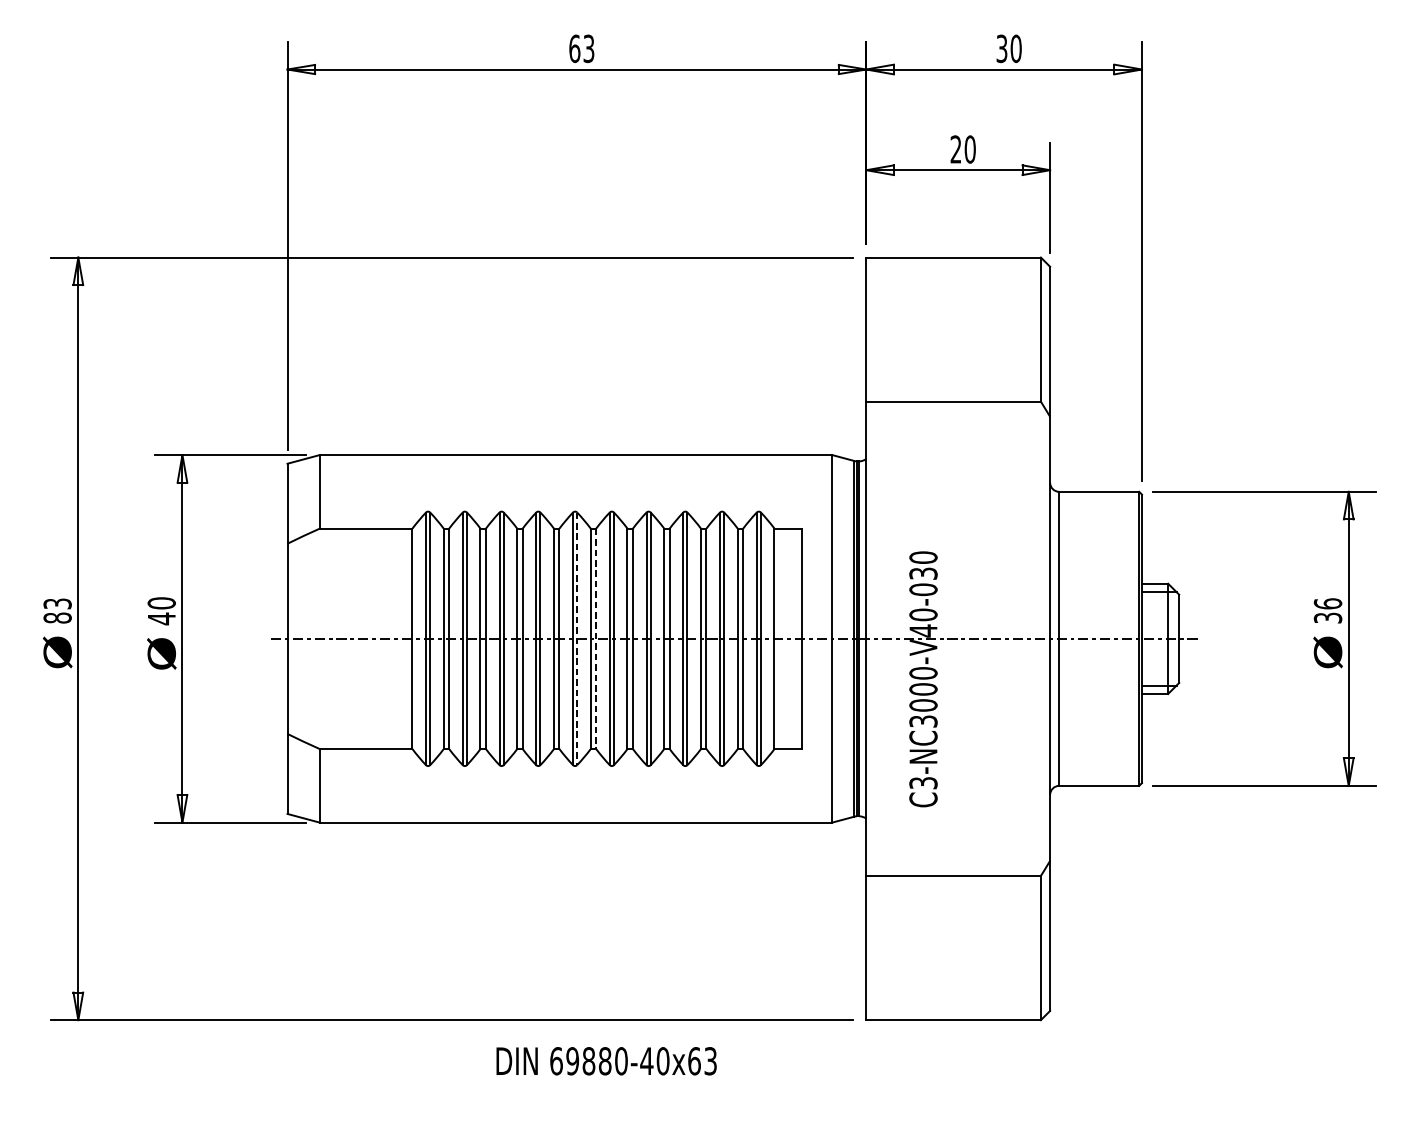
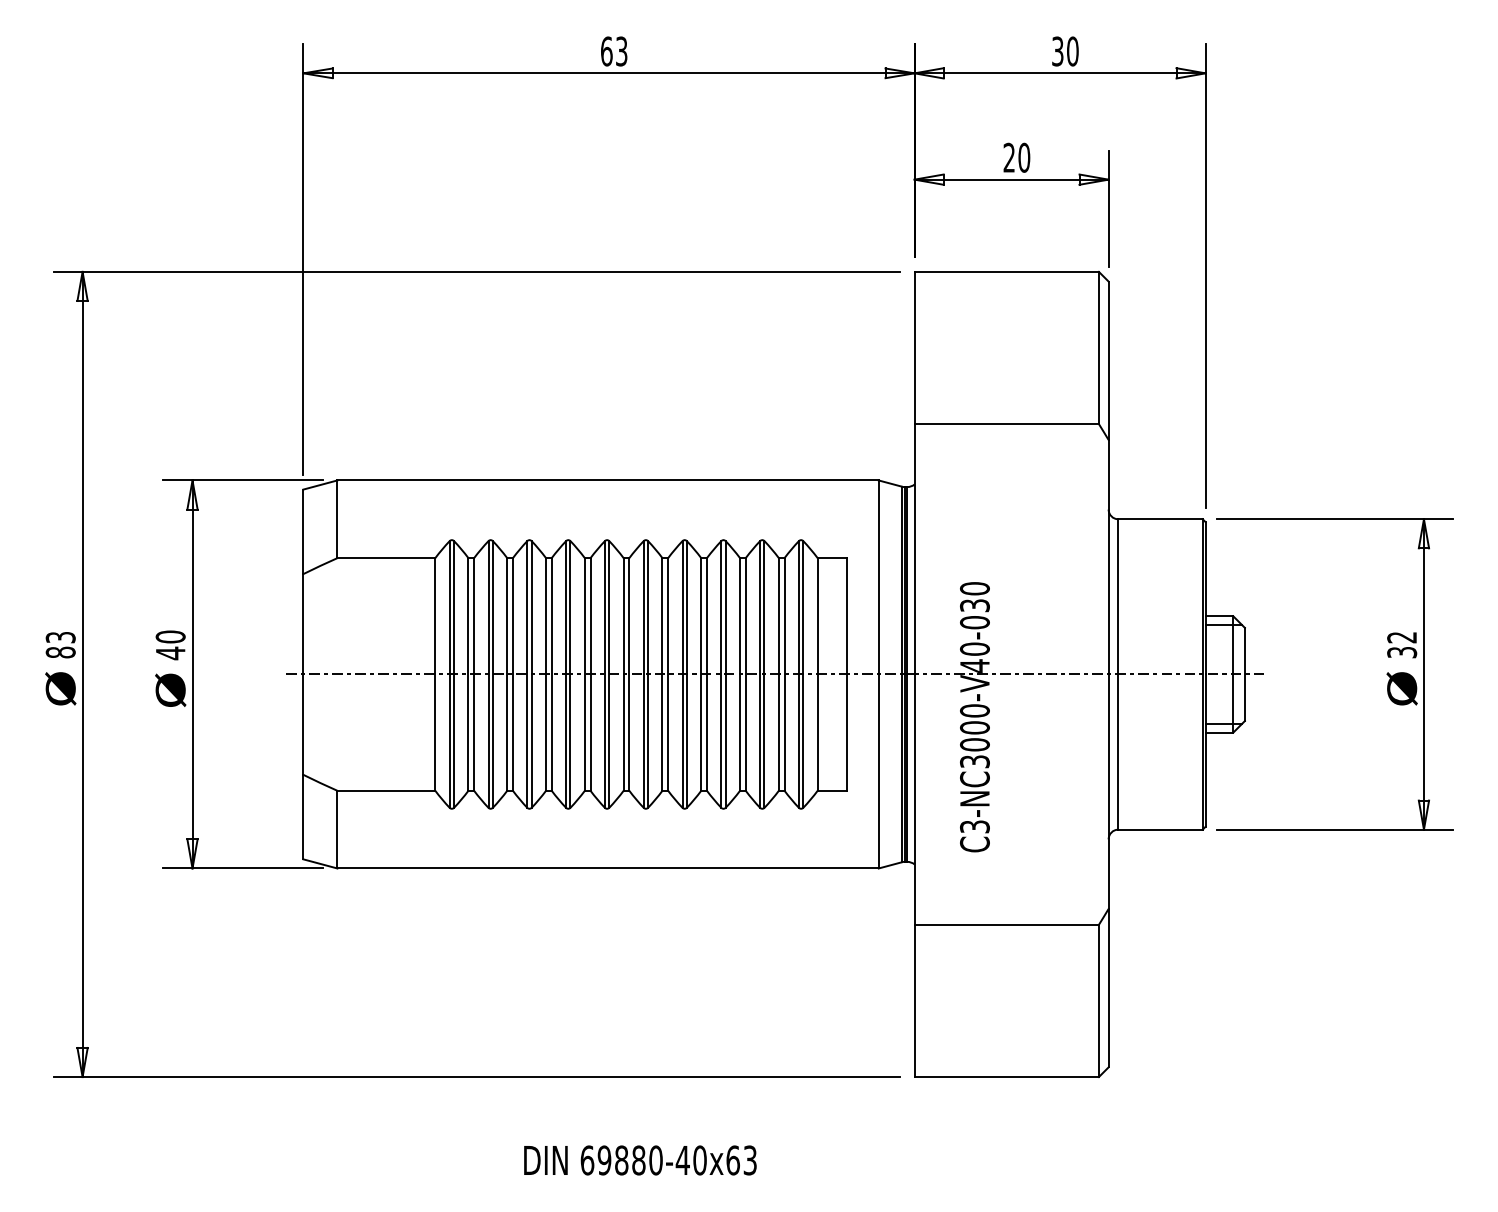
text: (1328, 603) -> (1402, 637), 36 -> 32
line: (577, 638) -> (609, 674), dashed -> solid
line: (596, 638) -> (629, 674), dashed -> solid
text: (606, 1061) -> (640, 1160), moved

